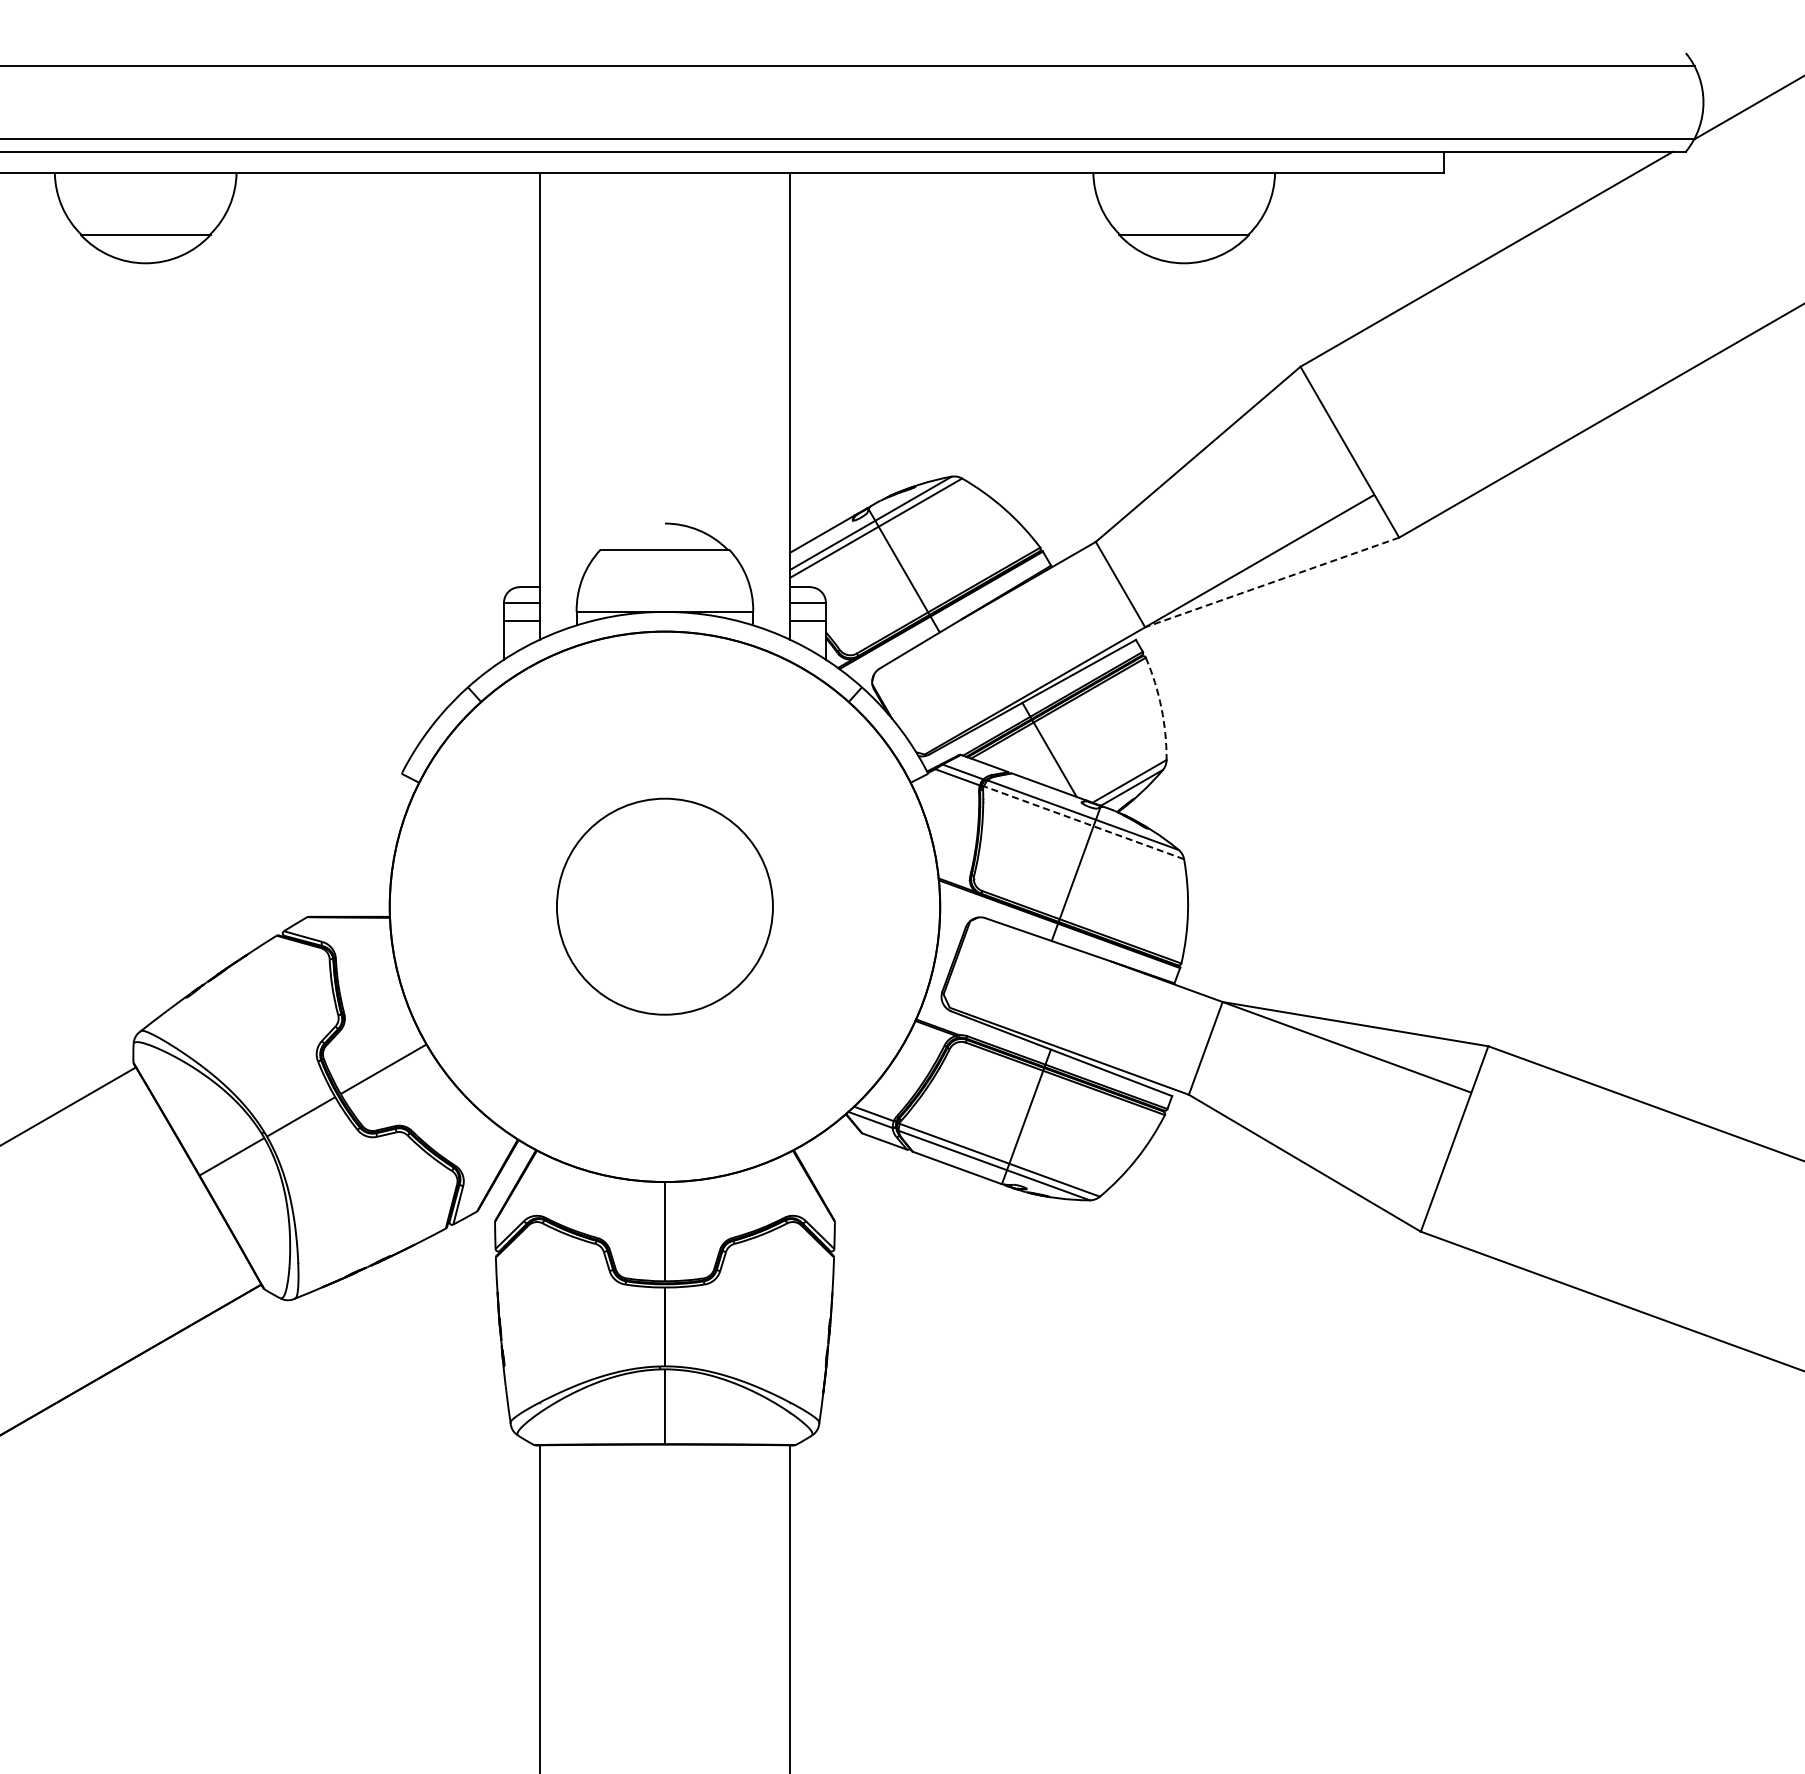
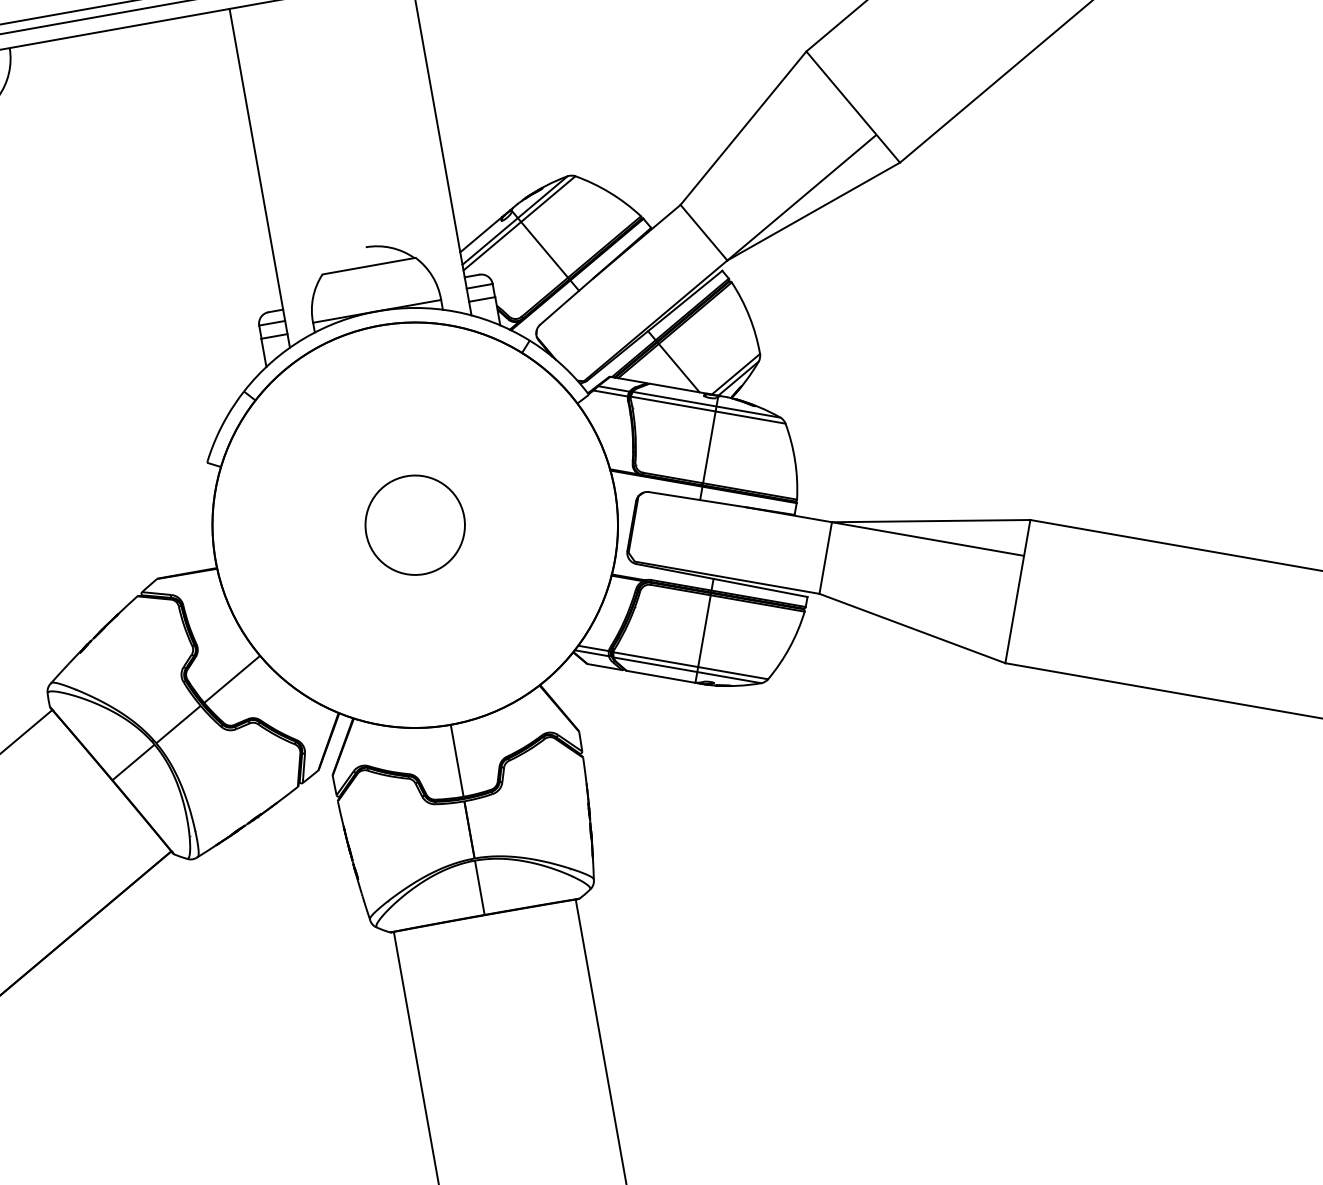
line: (1272, 582) -> (813, 211), dashed -> solid
arc: (1161, 707) -> (749, 316), dashed -> solid
line: (1083, 822) -> (707, 410), dashed -> solid
circle: (664, 906) -> (414, 525), size x0.62

